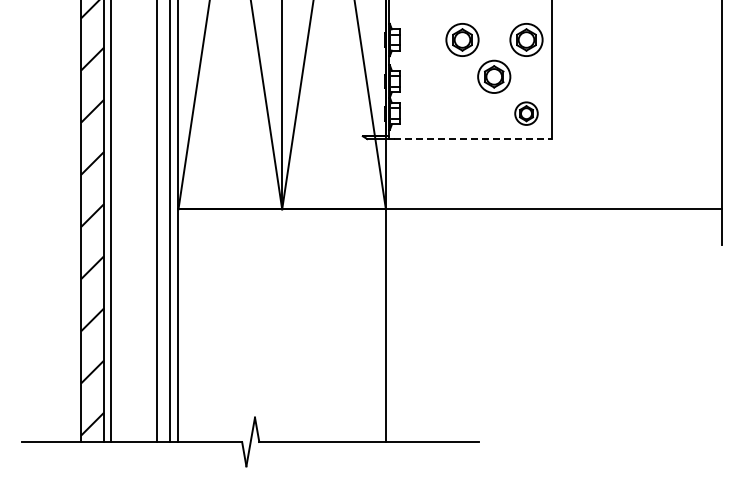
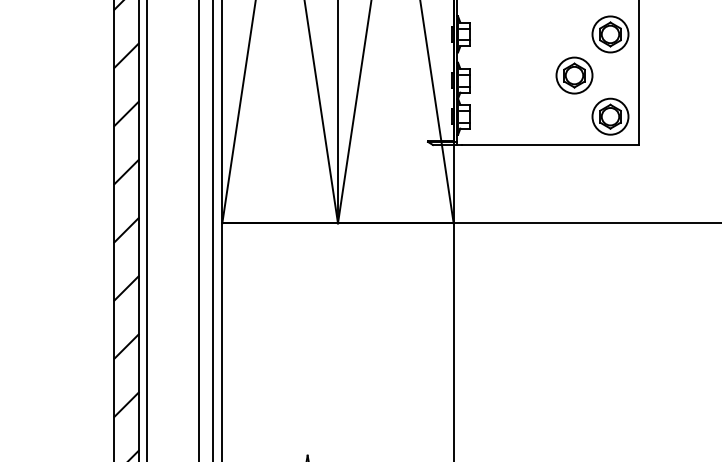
part: (462, 39) -> (539, 33), removed
part: (526, 113) -> (610, 116), size x1.43
line: (473, 139) -> (551, 145), dashed -> solid

